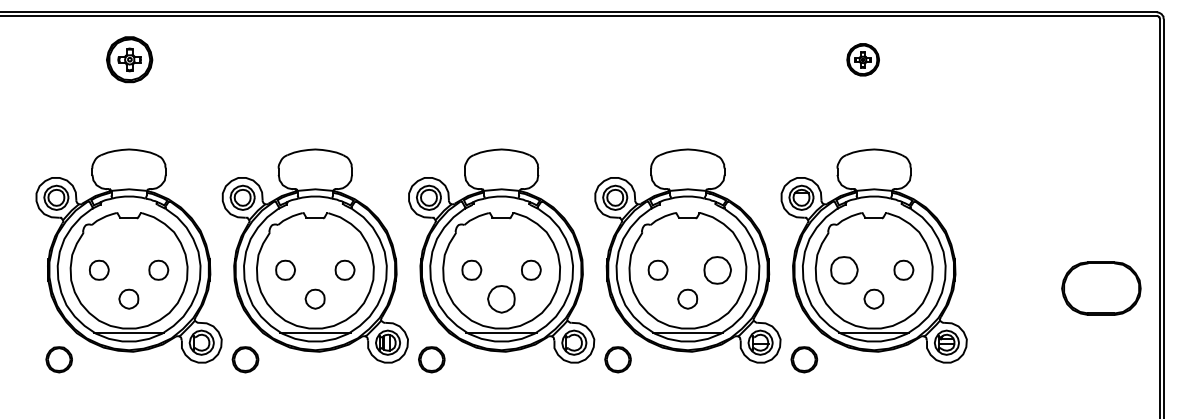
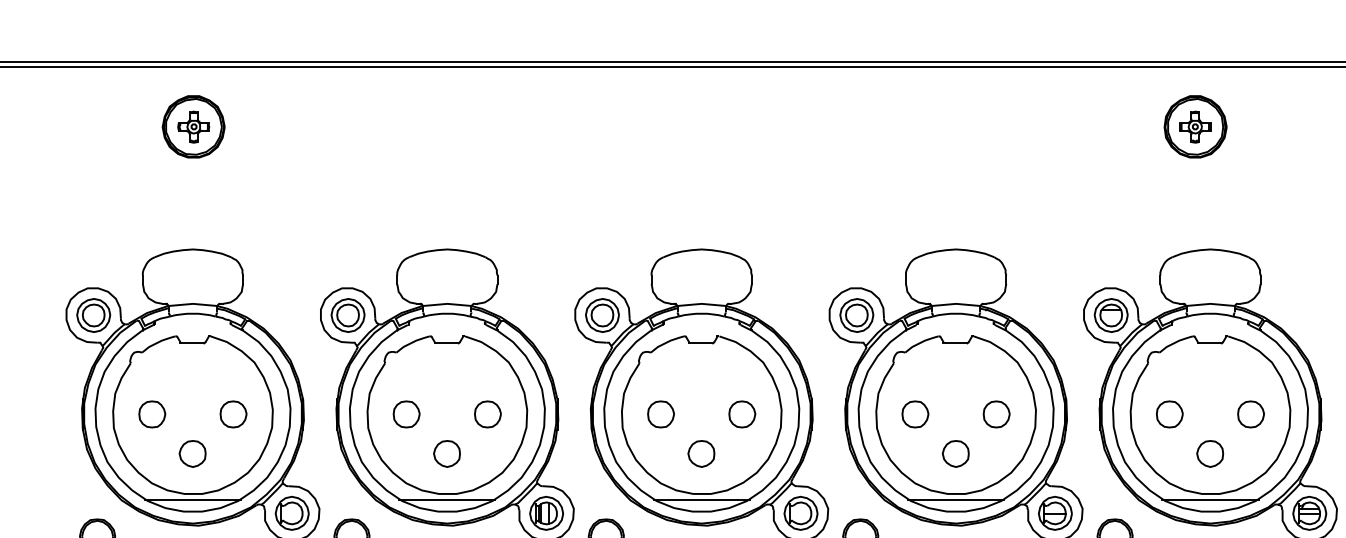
part: (862, 59) -> (1194, 126), size x1.43
part: (717, 269) -> (996, 413), size x0.71
part: (844, 269) -> (1169, 413), size x0.71
part: (501, 298) -> (701, 452), size x0.71

